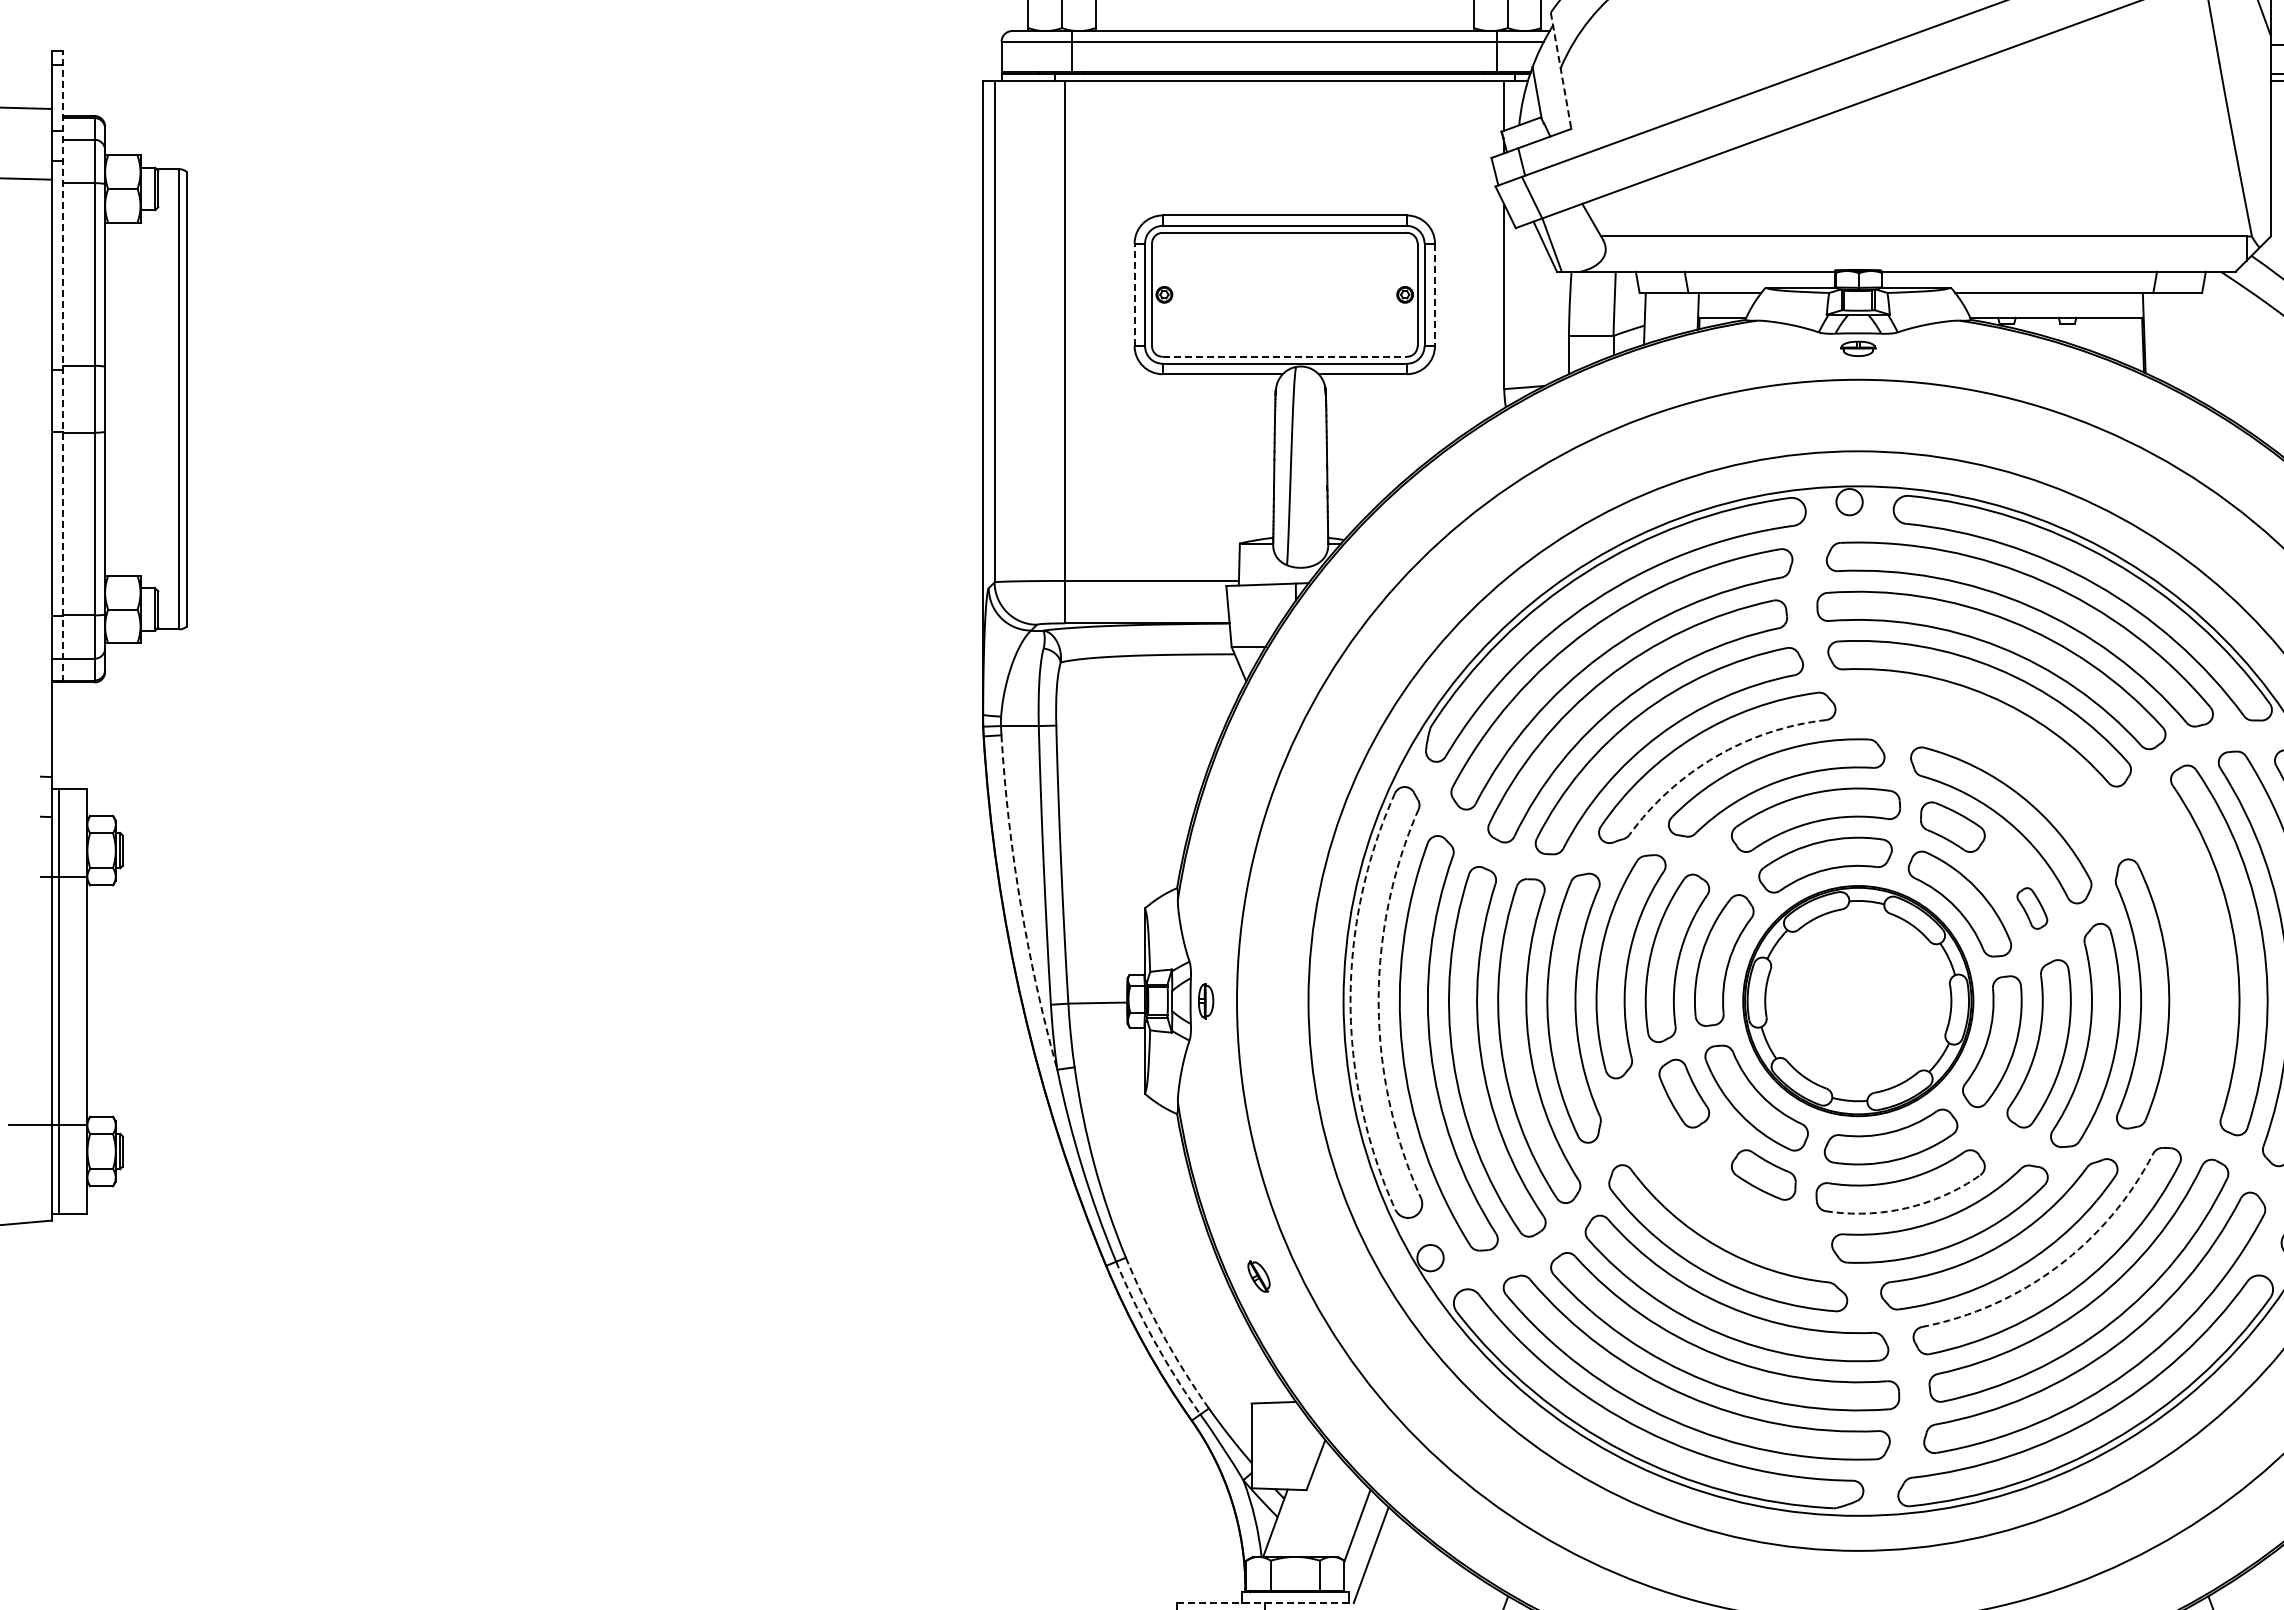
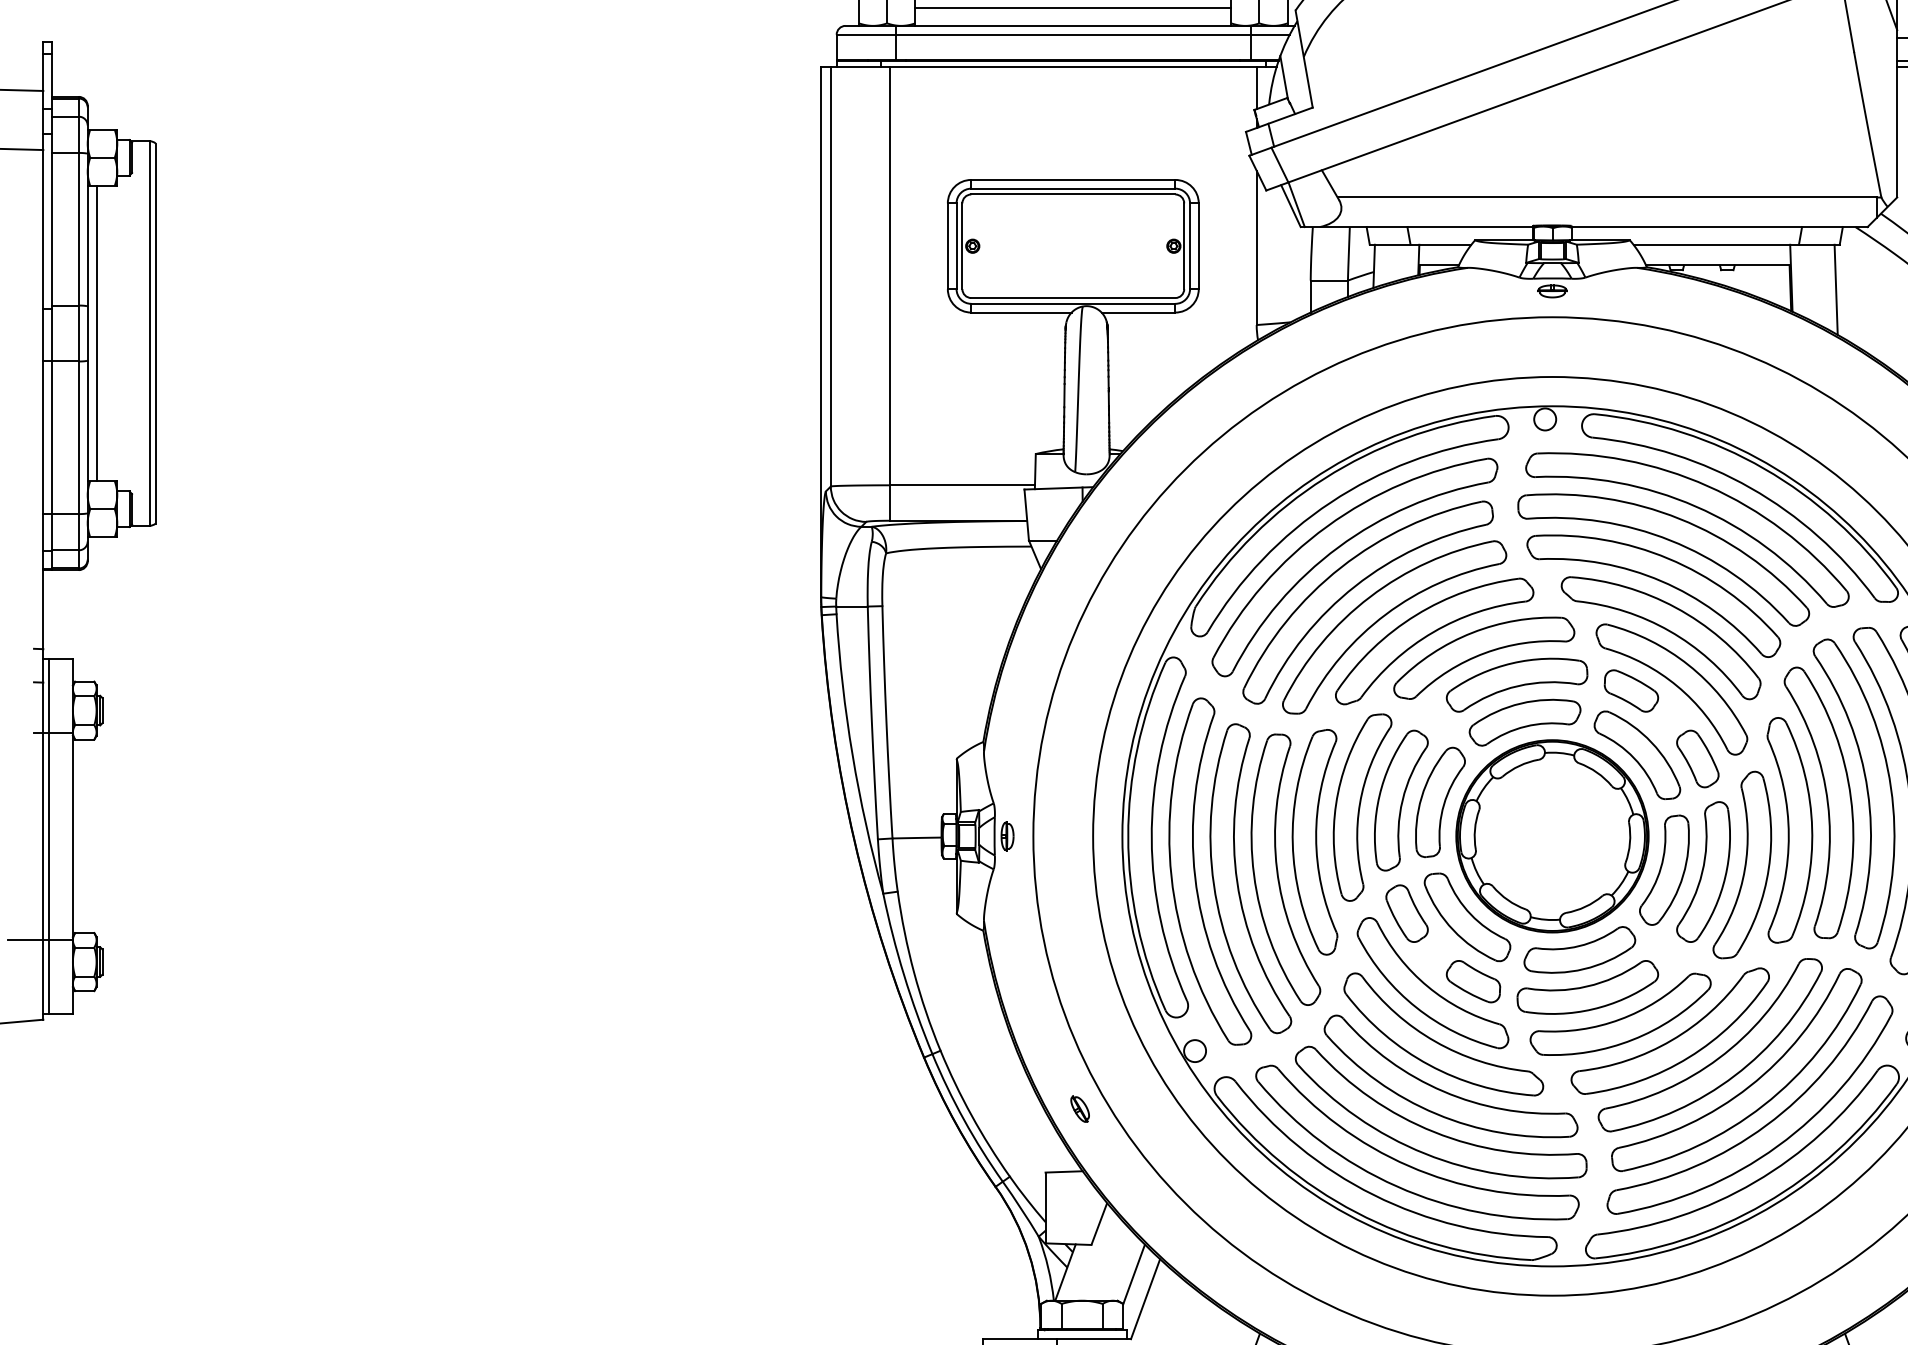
line: (1284, 9) -> (1073, 7), added
line: (1561, 71) -> (1304, 59), dashed -> solid
line: (1134, 294) -> (947, 245), dashed -> solid
line: (1435, 295) -> (1199, 246), dashed -> solid
line: (2197, 346) -> (1835, 289), added
line: (1285, 356) -> (1073, 297), dashed -> solid
line: (62, 366) -> (52, 306), dashed -> solid
line: (115, 398) -> (96, 332), added
part: (1992, 753) -> (1664, 629), added
arc: (1715, 756) -> (1433, 631), dashed -> solid
arc: (1020, 903) -> (852, 754), dashed -> solid
part: (2032, 908) -> (1698, 758), size x1.67
part: (2186, 960) -> (1826, 802), added
arc: (1350, 1001) -> (1128, 836), dashed -> solid
arc: (1378, 1004) -> (1151, 839), dashed -> solid
part: (1710, 1180) -> (1428, 986), added
arc: (1906, 1208) -> (1592, 1009), dashed -> solid
arc: (2057, 1266) -> (1718, 1058), dashed -> solid
part: (1258, 1276) -> (1079, 1109), moved
arc: (1163, 1335) -> (971, 1115), dashed -> solid
arc: (1154, 1340) -> (964, 1119), dashed -> solid
line: (1265, 1602) -> (1057, 1338), dashed -> solid

